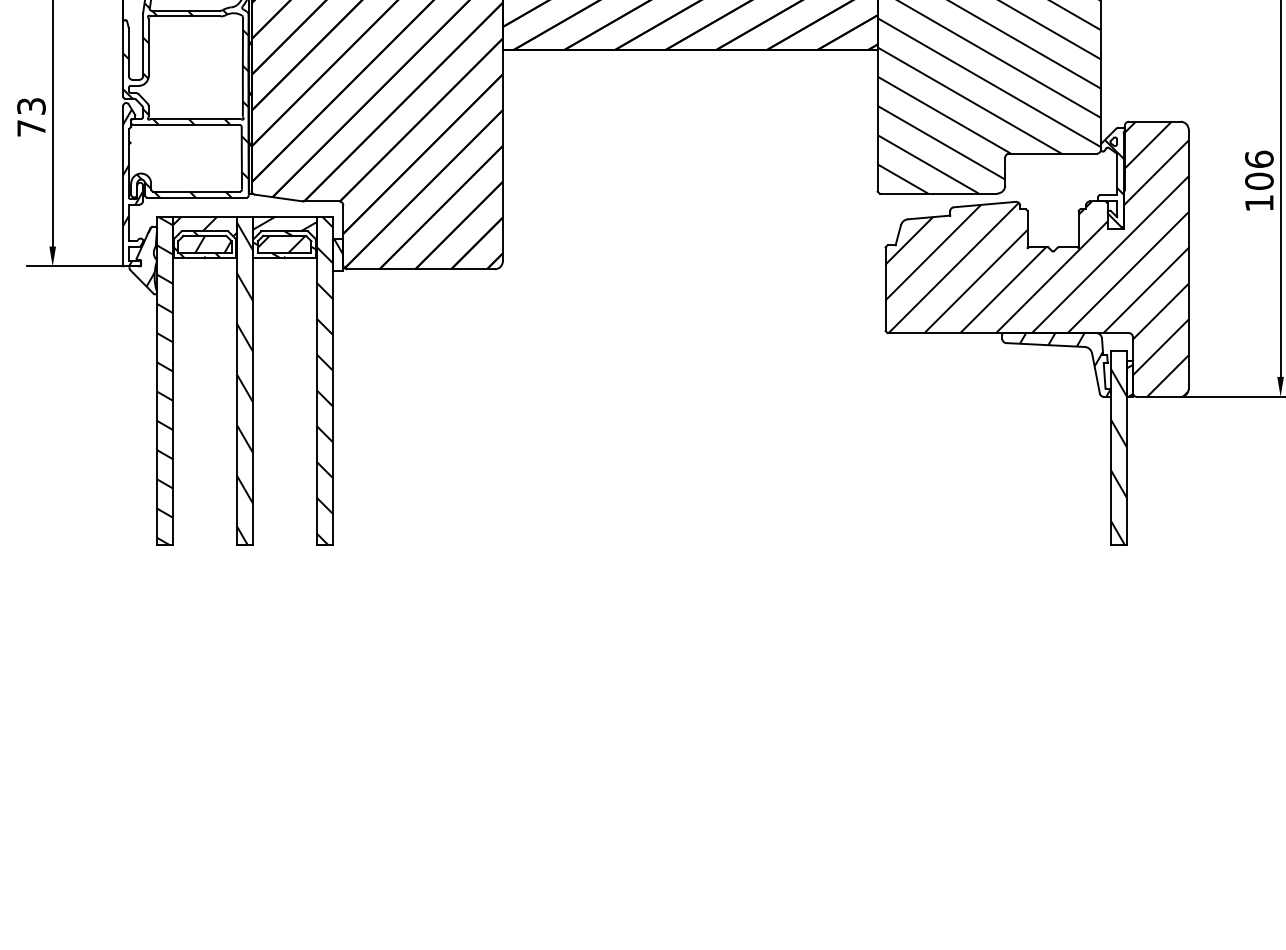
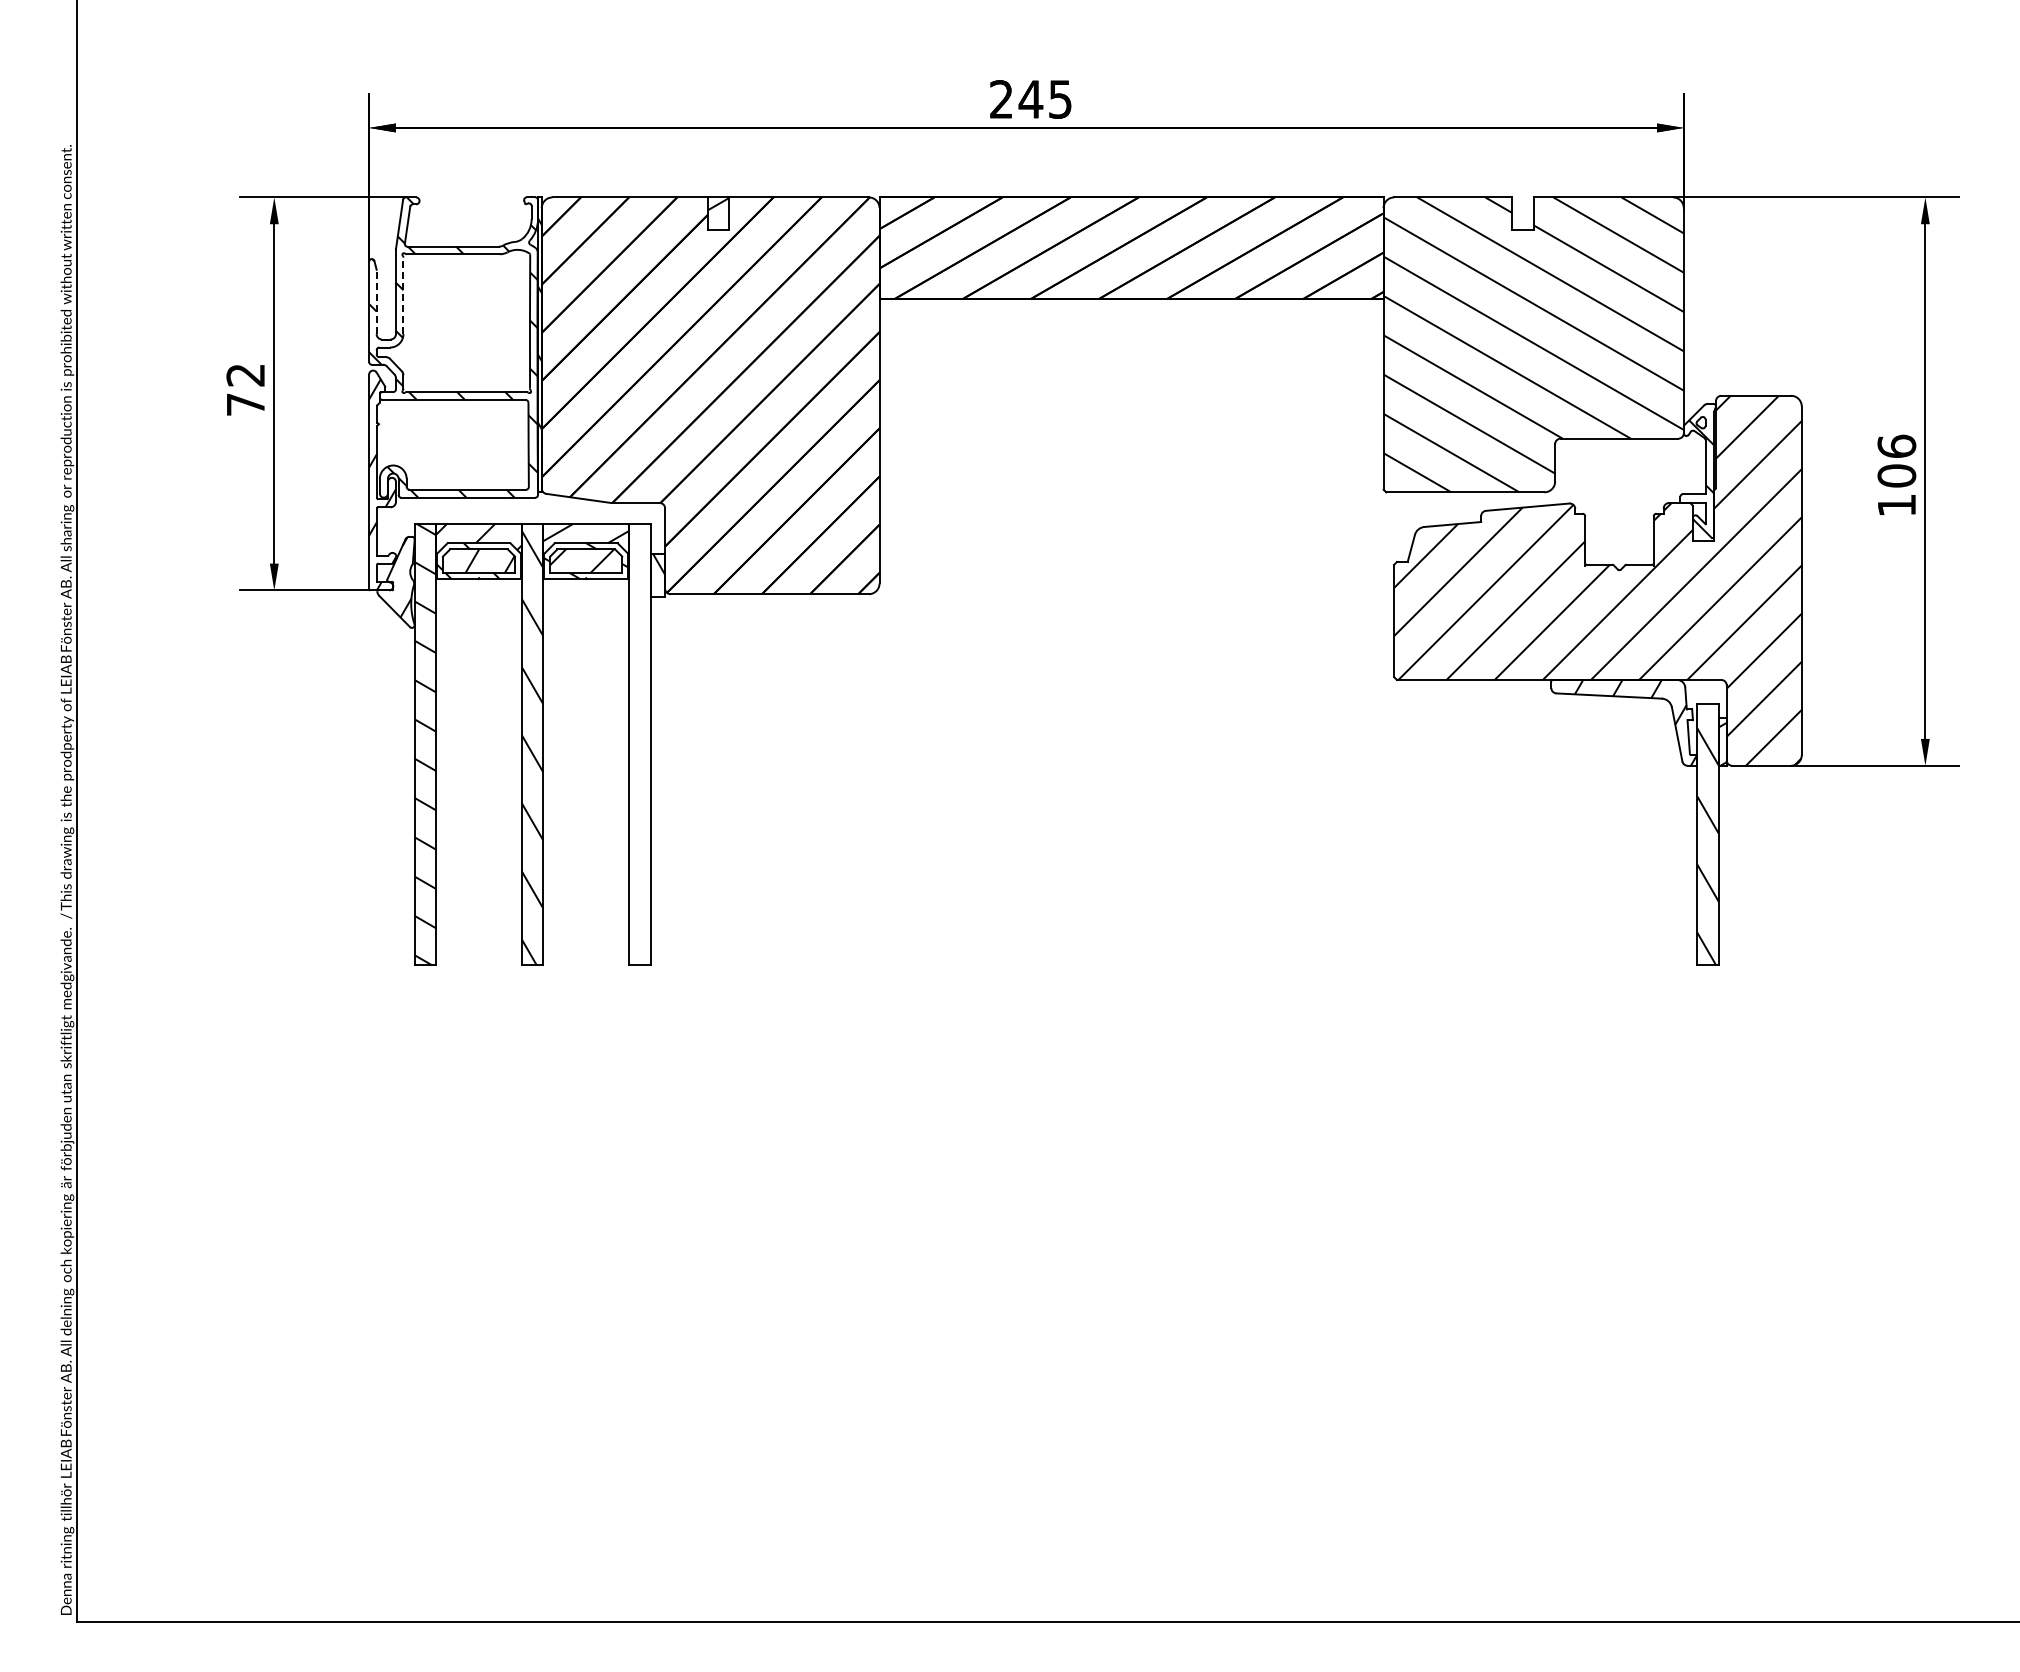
line: (148, 47) -> (403, 295), solid -> dashed
line: (128, 51) -> (376, 301), solid -> dashed
text: (31, 106) -> (245, 375), 73 -> 72
hatch: (324, 381) -> (639, 744), removed

